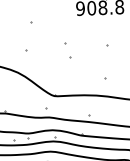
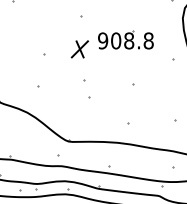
part: (60, 16) -> (79, 49), added

